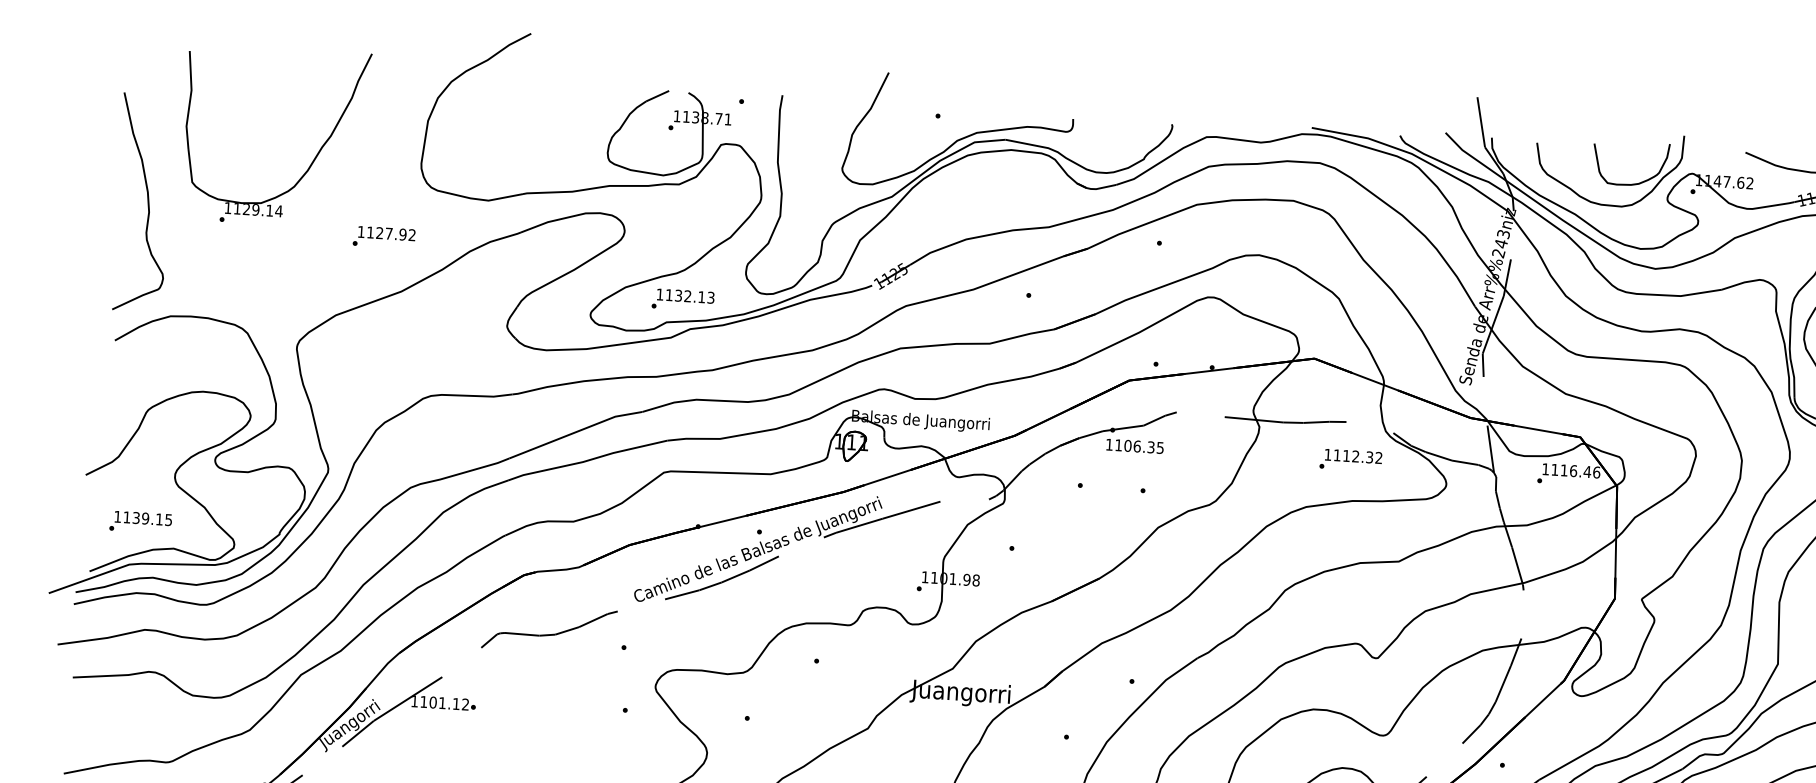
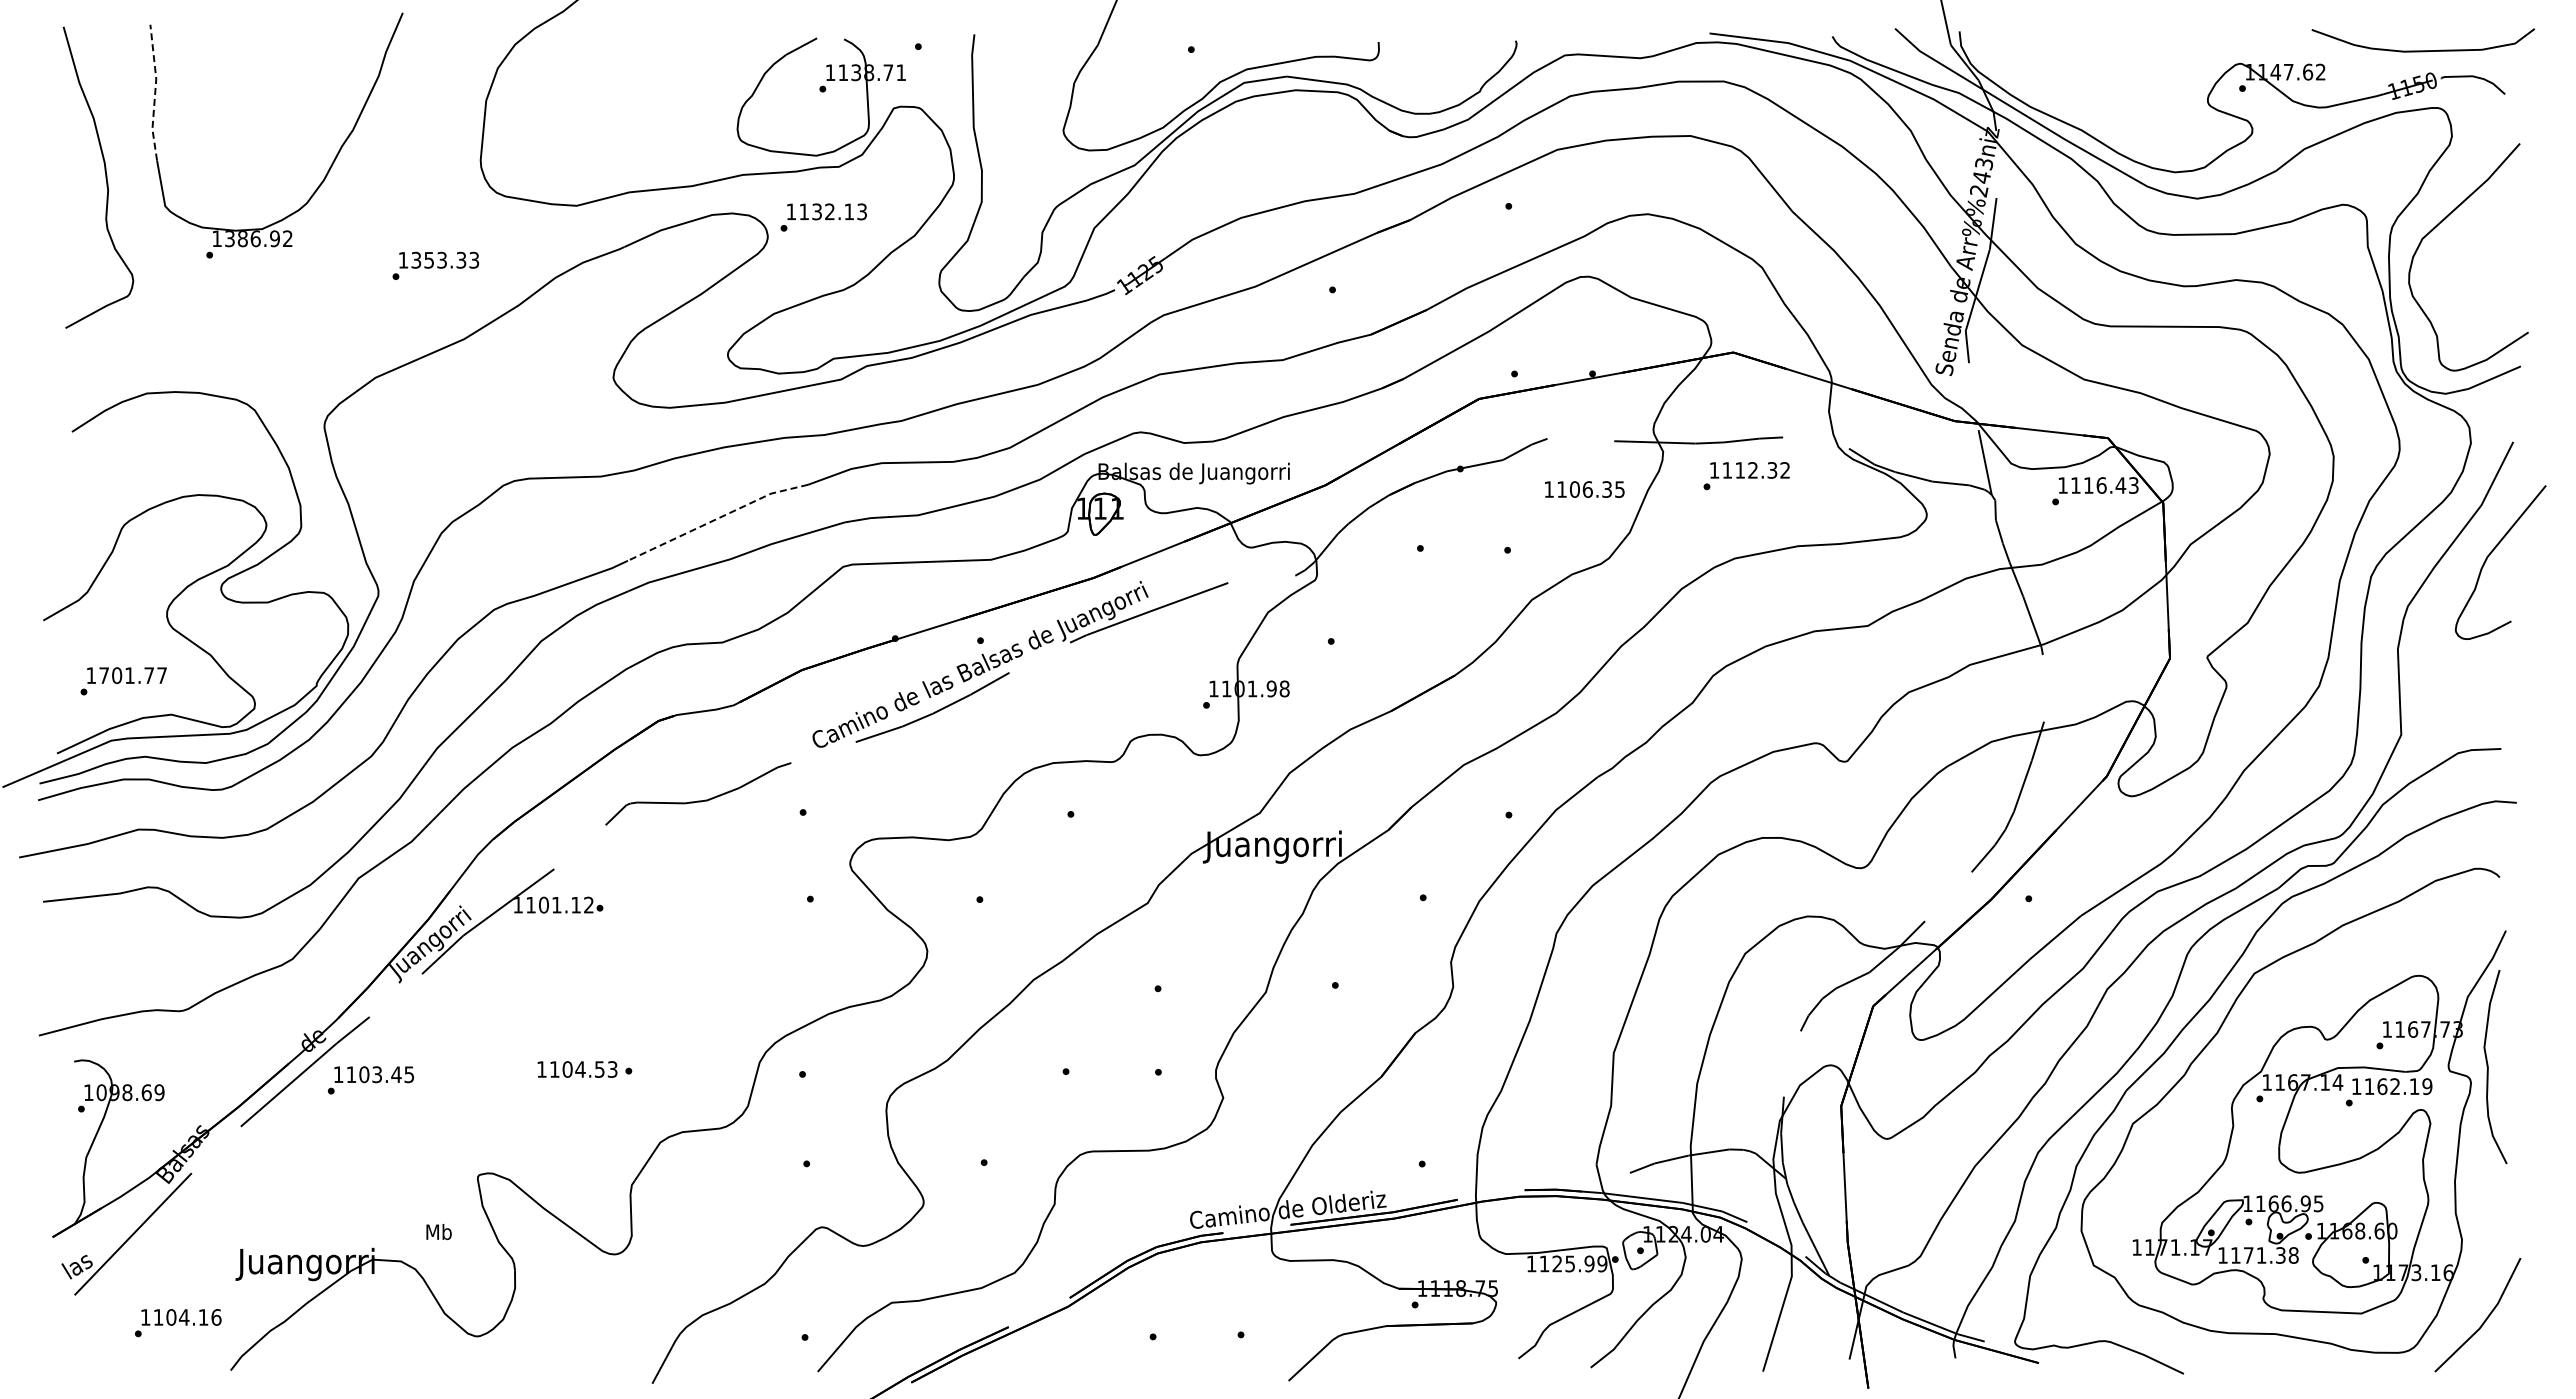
line: (190, 99) -> (155, 92), solid -> dashed
part: (1600, 172) -> (2113, 70), removed
curve: (147, 202) -> (105, 177), moved
text: (258, 209) -> (259, 238), 1129.14 -> 1386.92
text: (391, 233) -> (445, 259), 1127.92 -> 1353.33
text: (682, 300) -> (823, 217), moved
line: (575, 432) -> (717, 519), solid -> dashed
text: (1134, 446) -> (1584, 489), moved
text: (1350, 460) -> (1746, 476), moved
text: (1596, 472) -> (2133, 485), 1116.46 -> 1116.43
text: (147, 518) -> (132, 675), 1139.15 -> 1701.77

